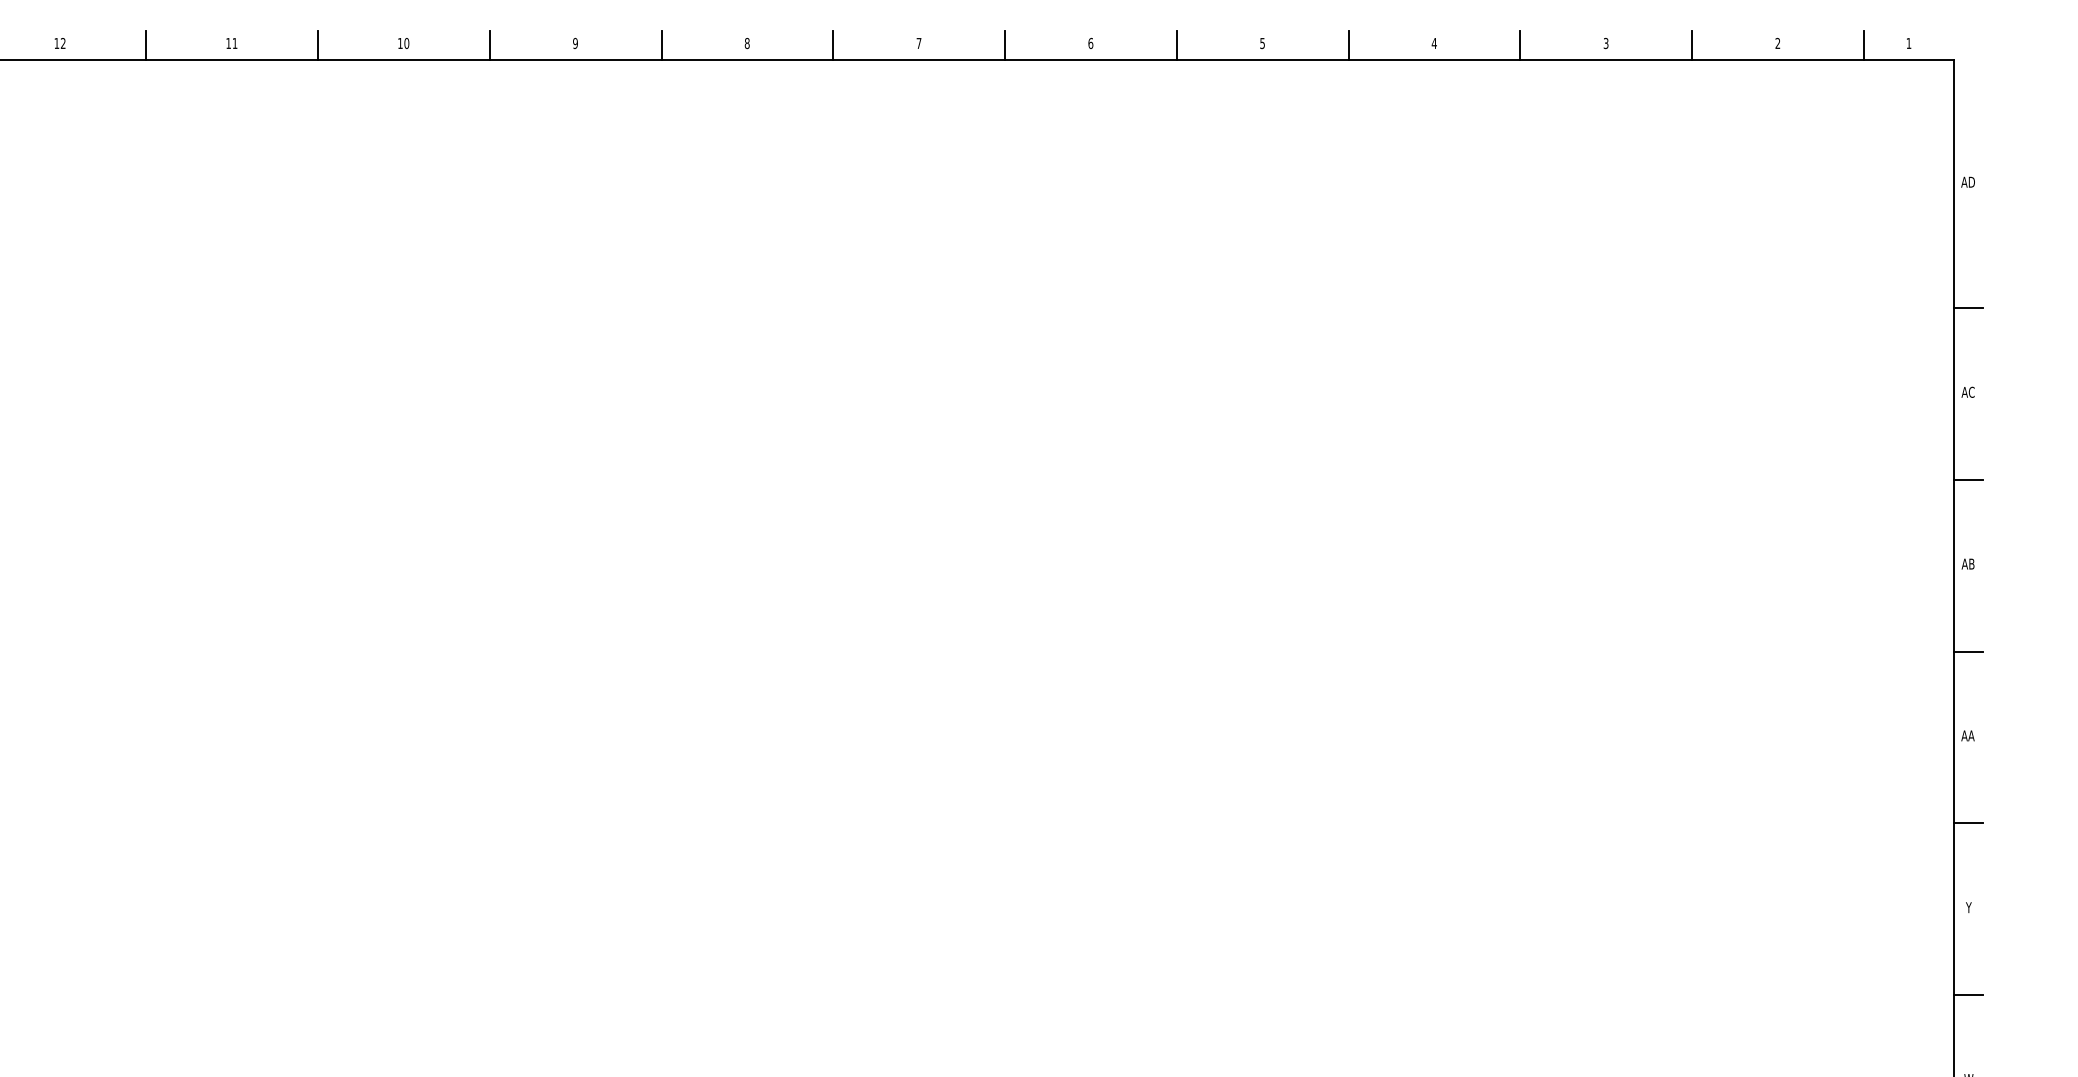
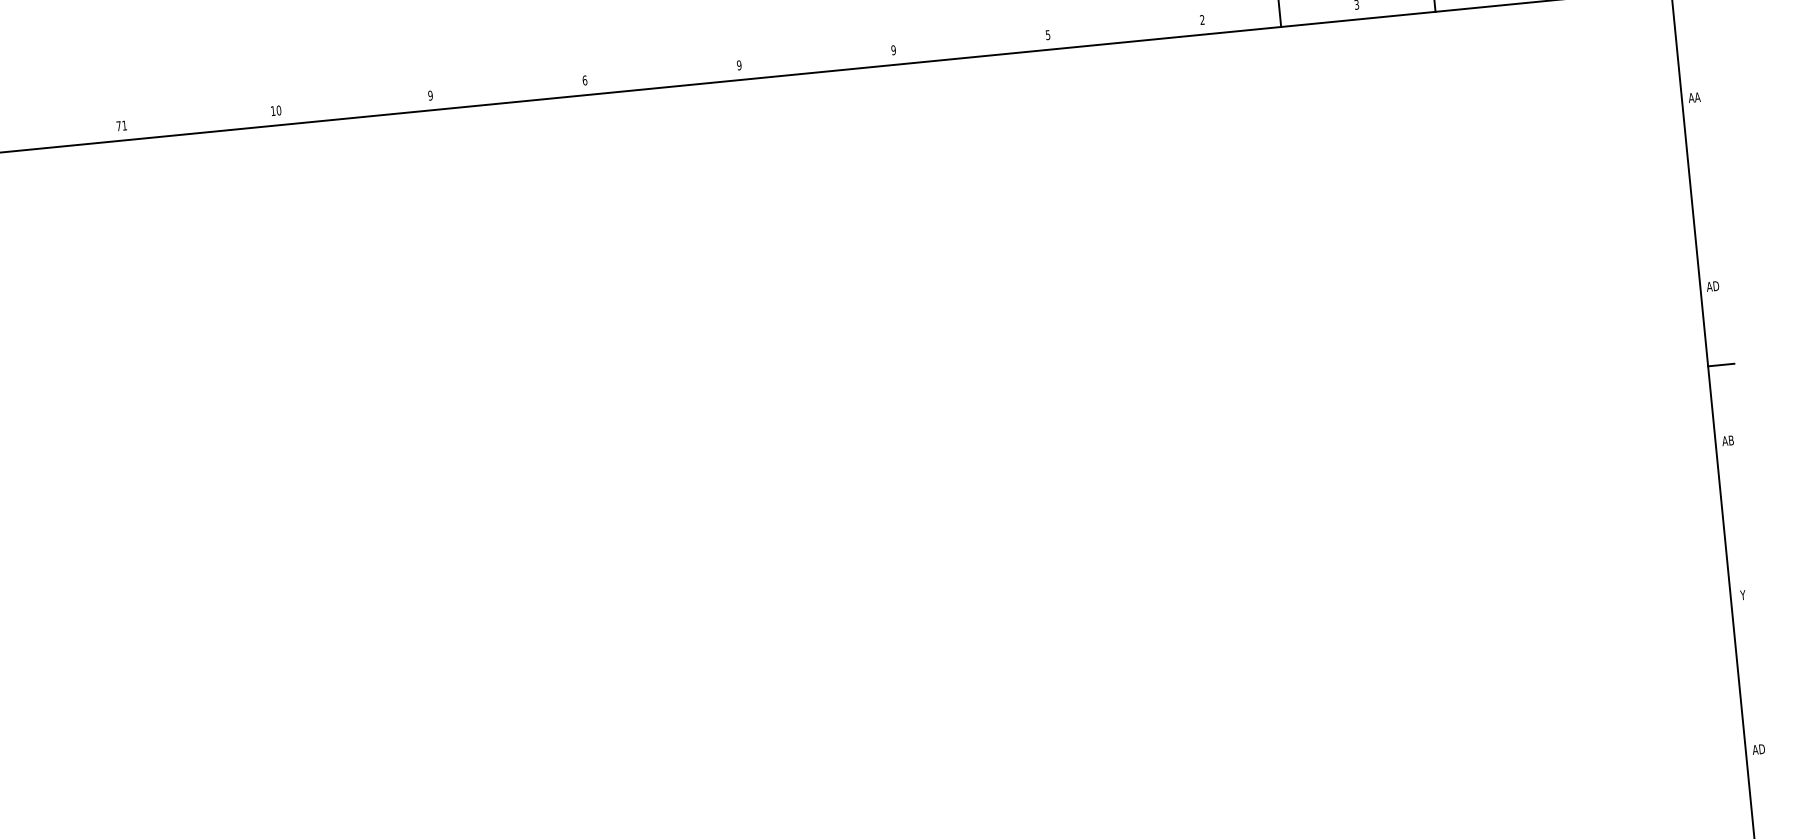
text: (228, 43) -> (118, 126), 11 -> 71
text: (746, 43) -> (584, 80), 8 -> 6
text: (918, 43) -> (738, 65), 7 -> 9
text: (1090, 43) -> (893, 50), 6 -> 9
text: (1433, 43) -> (1201, 20), 4 -> 2
line: (146, 44) -> (45, 134), removed
line: (317, 44) -> (198, 119), removed
line: (489, 44) -> (353, 104), removed
line: (661, 44) -> (507, 88), removed
line: (833, 44) -> (662, 73), removed
line: (1005, 44) -> (817, 58), removed
line: (1176, 44) -> (970, 43), removed
line: (1348, 44) -> (1125, 28), removed
text: (1967, 181) -> (1693, 97), AD -> AA
line: (1968, 308) -> (1705, 211), removed
text: (1967, 391) -> (1712, 285), AC -> AD
line: (1968, 651) -> (1736, 519), removed
text: (1967, 735) -> (1742, 594), AA -> Y
line: (1968, 823) -> (1751, 673), removed
text: (1968, 907) -> (1758, 749), Y -> AD
line: (1968, 995) -> (1766, 828), removed

